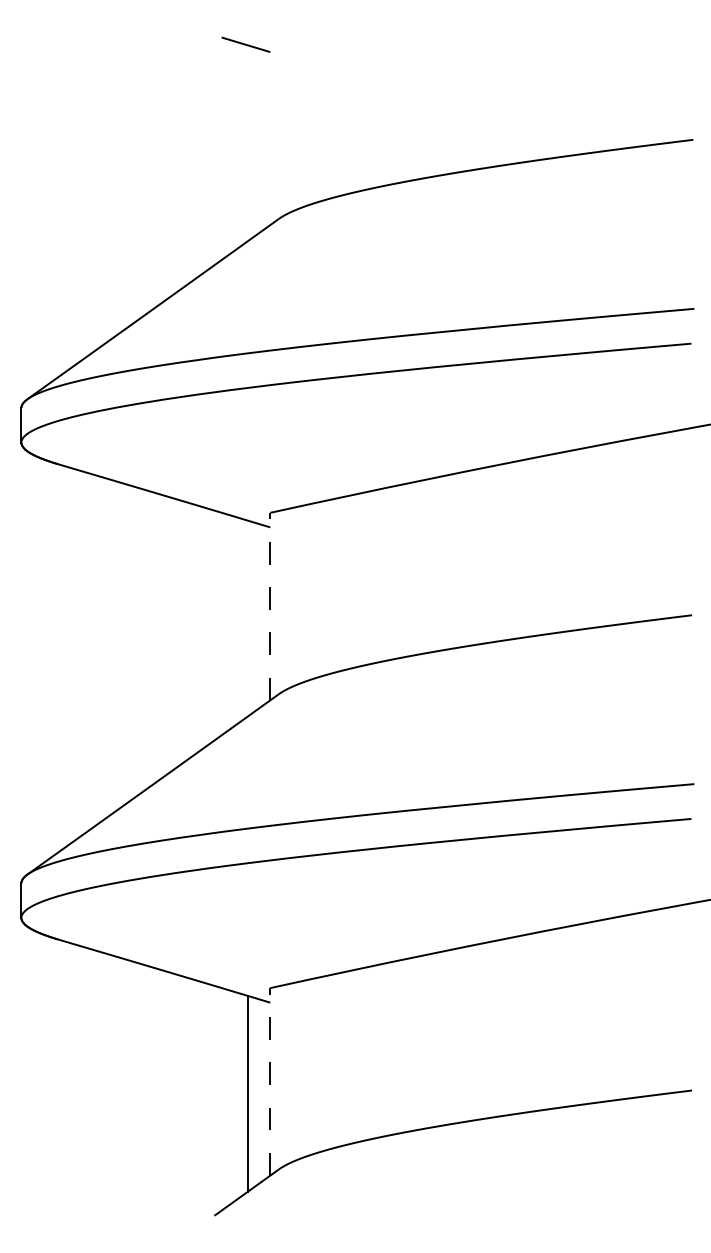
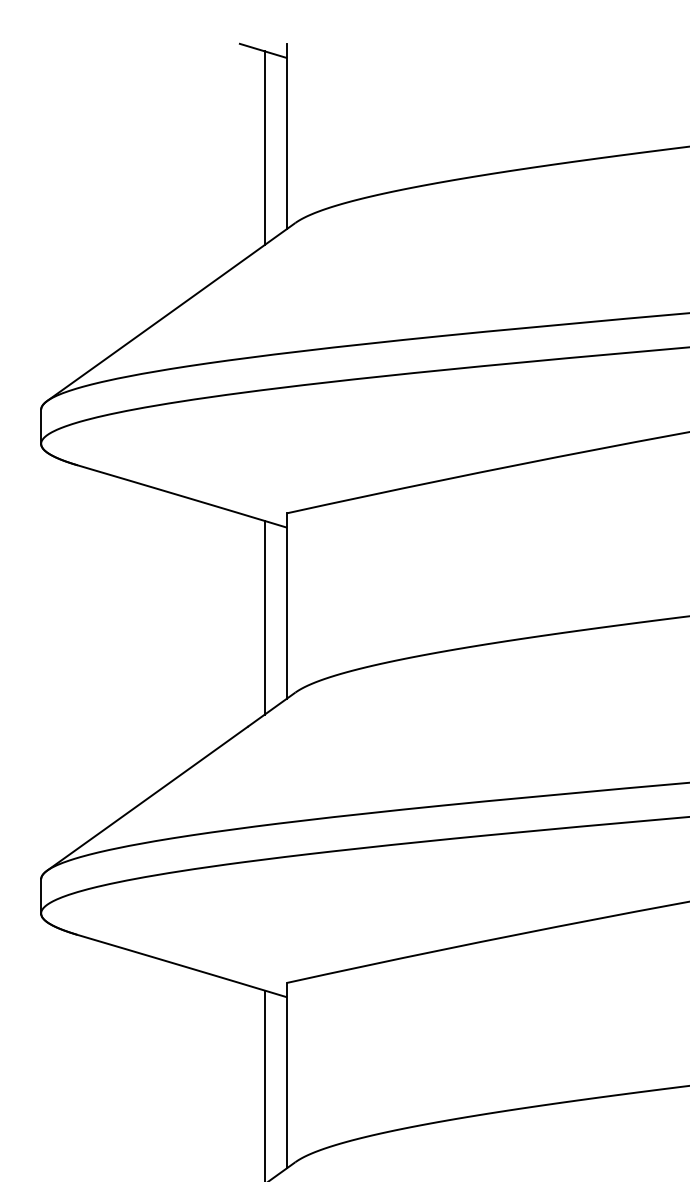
line: (270, 131) -> (287, 136), added
line: (247, 143) -> (264, 148), added
line: (270, 606) -> (287, 605), dashed -> solid
line: (247, 618) -> (264, 617), added
line: (270, 1081) -> (287, 1075), dashed -> solid

